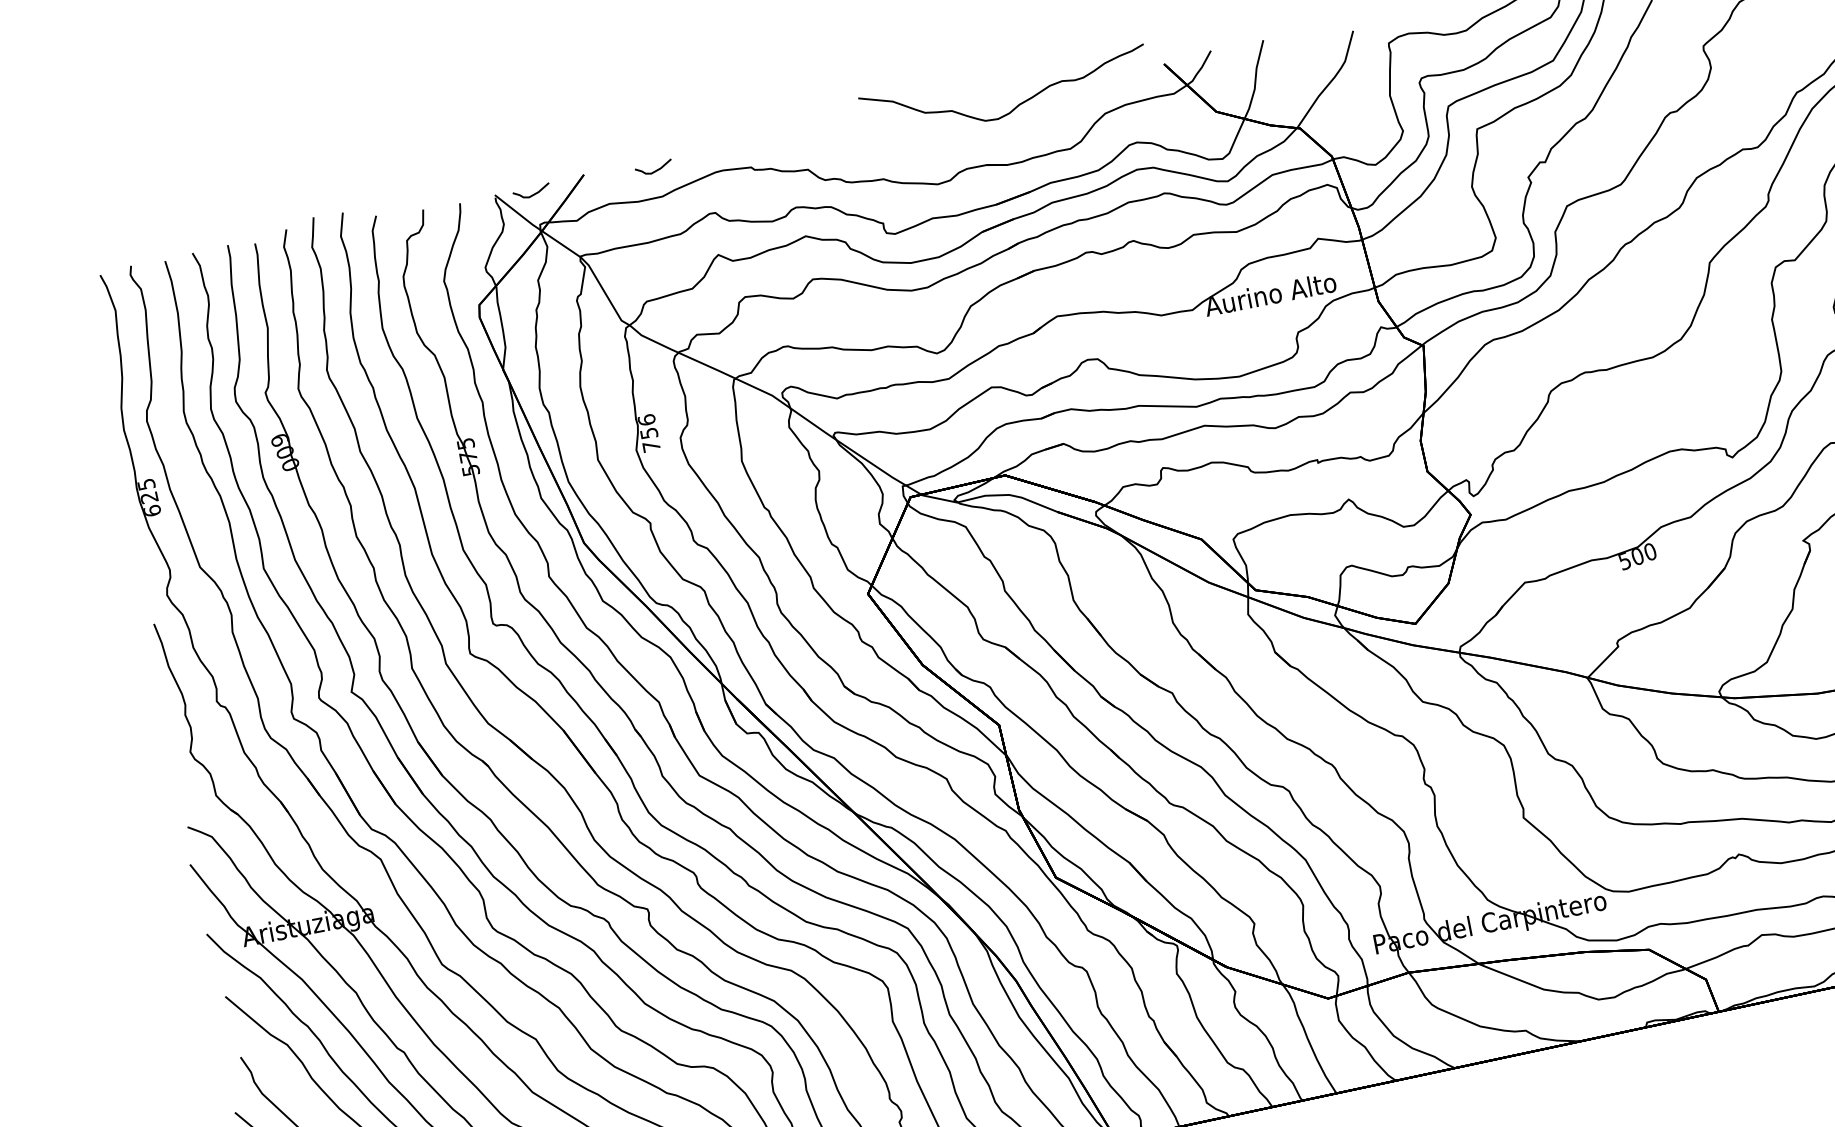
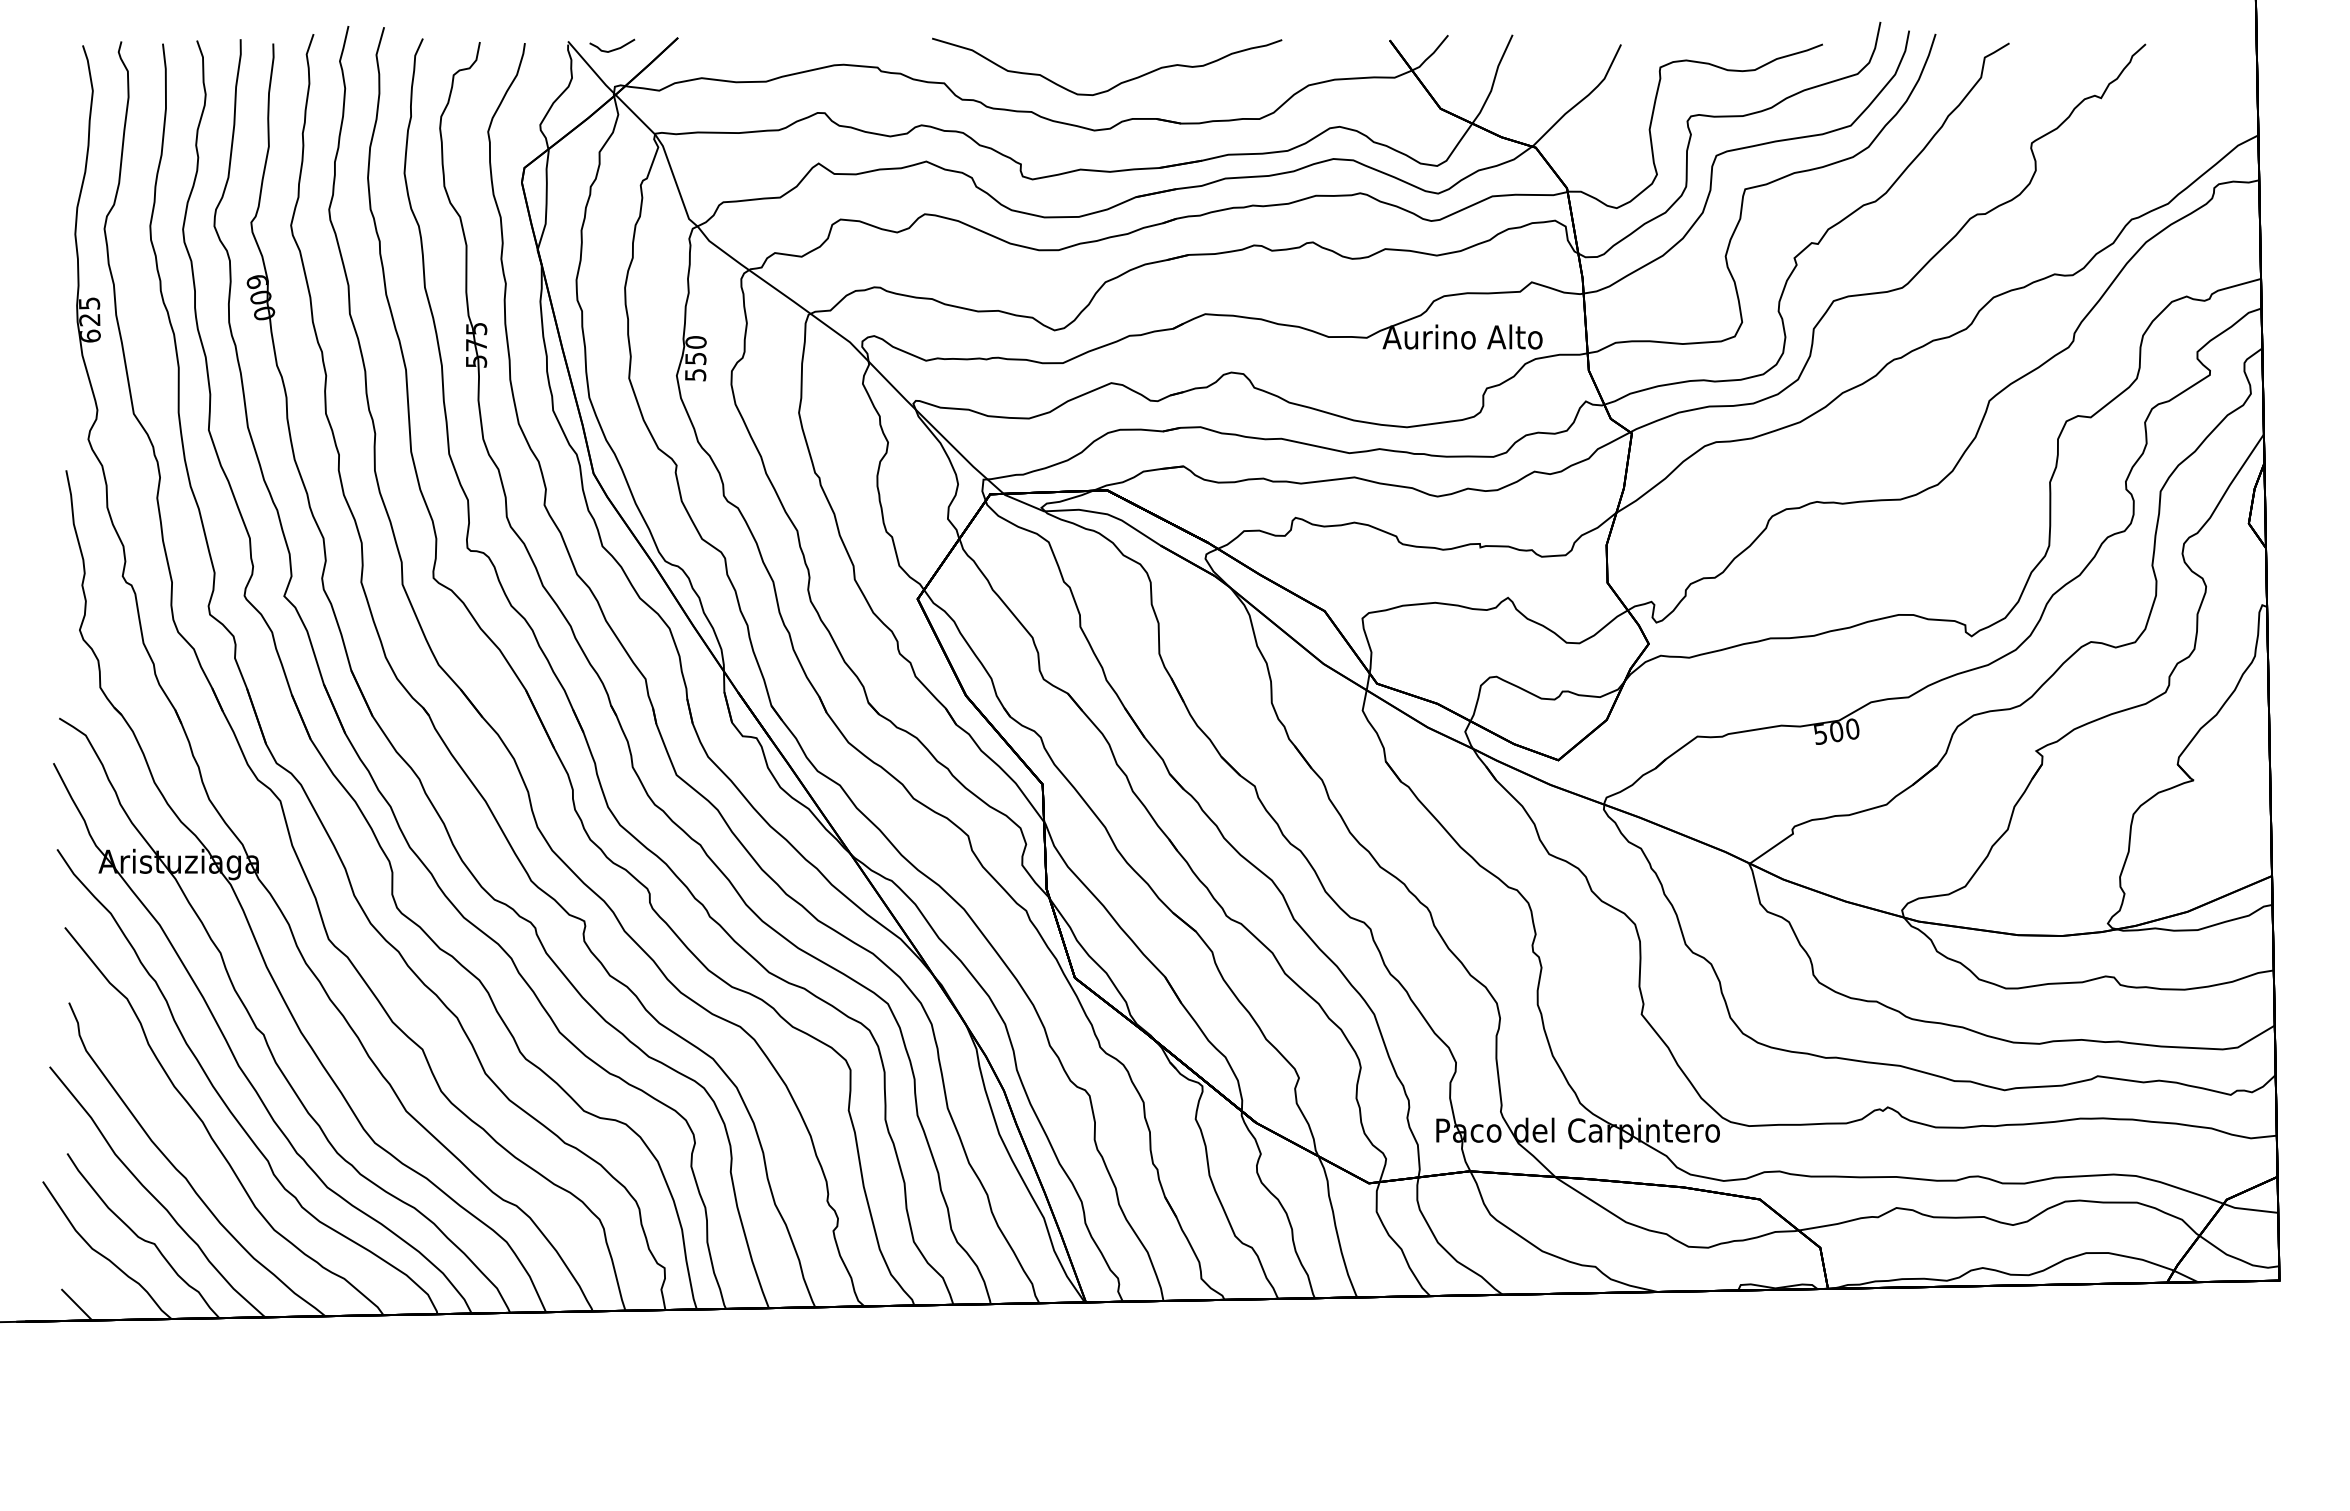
curve: (1015, 106) -> (1116, 84), moved
curve: (654, 170) -> (762, 49), removed
text: (648, 433) -> (695, 358), 756 -> 550

